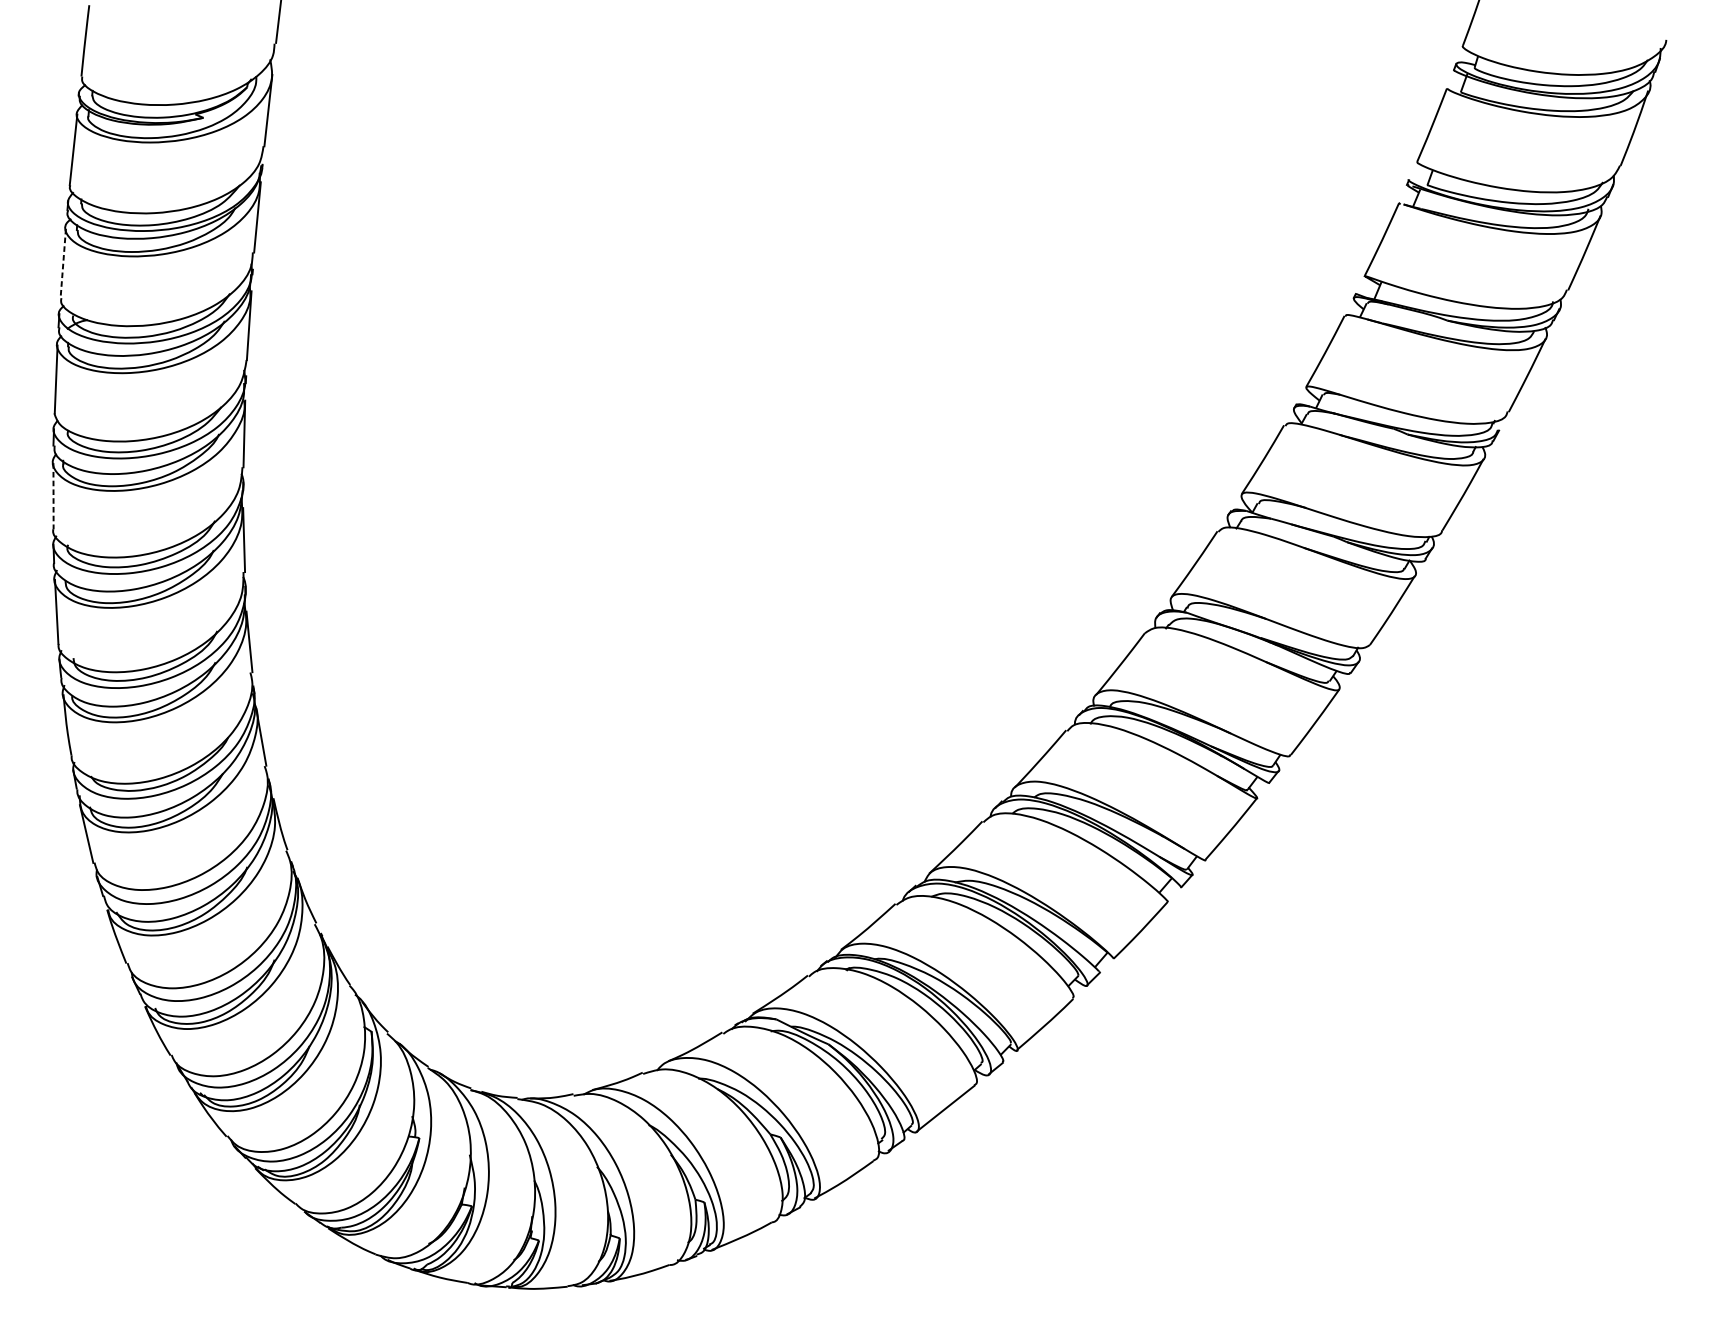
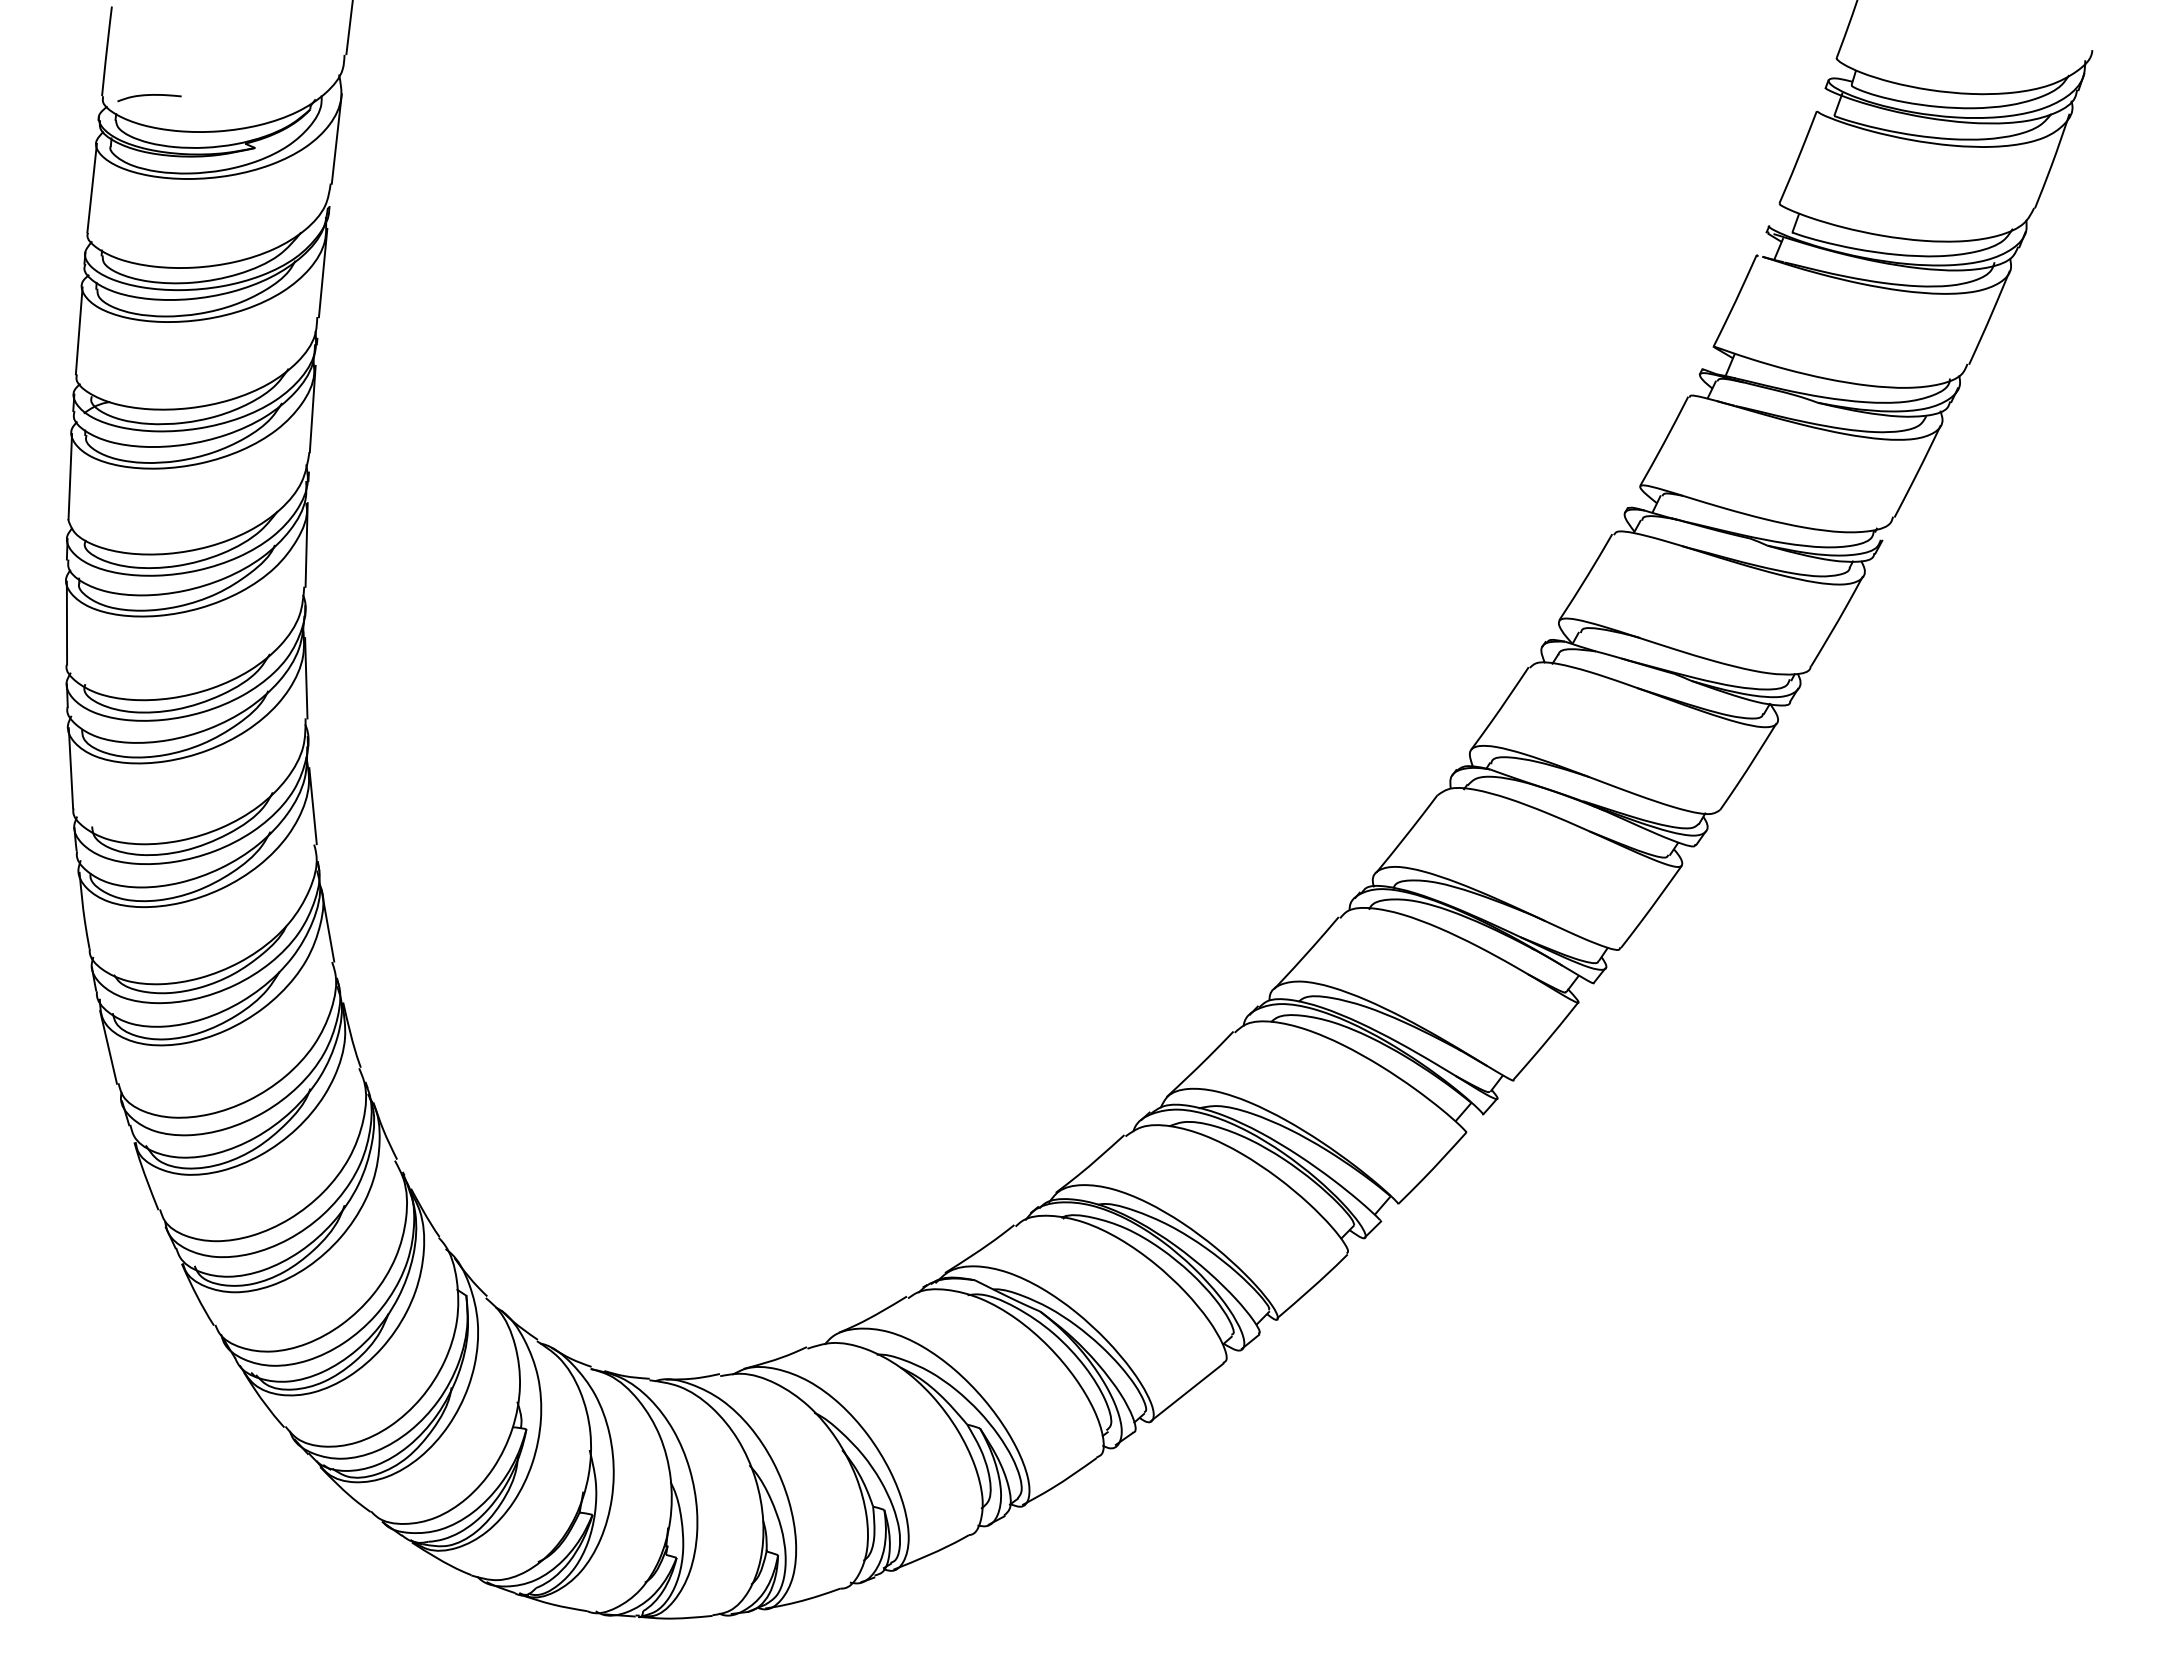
curve: (119, 76) -> (149, 95), added
line: (63, 263) -> (79, 330), dashed -> solid
line: (53, 496) -> (66, 623), dashed -> solid

